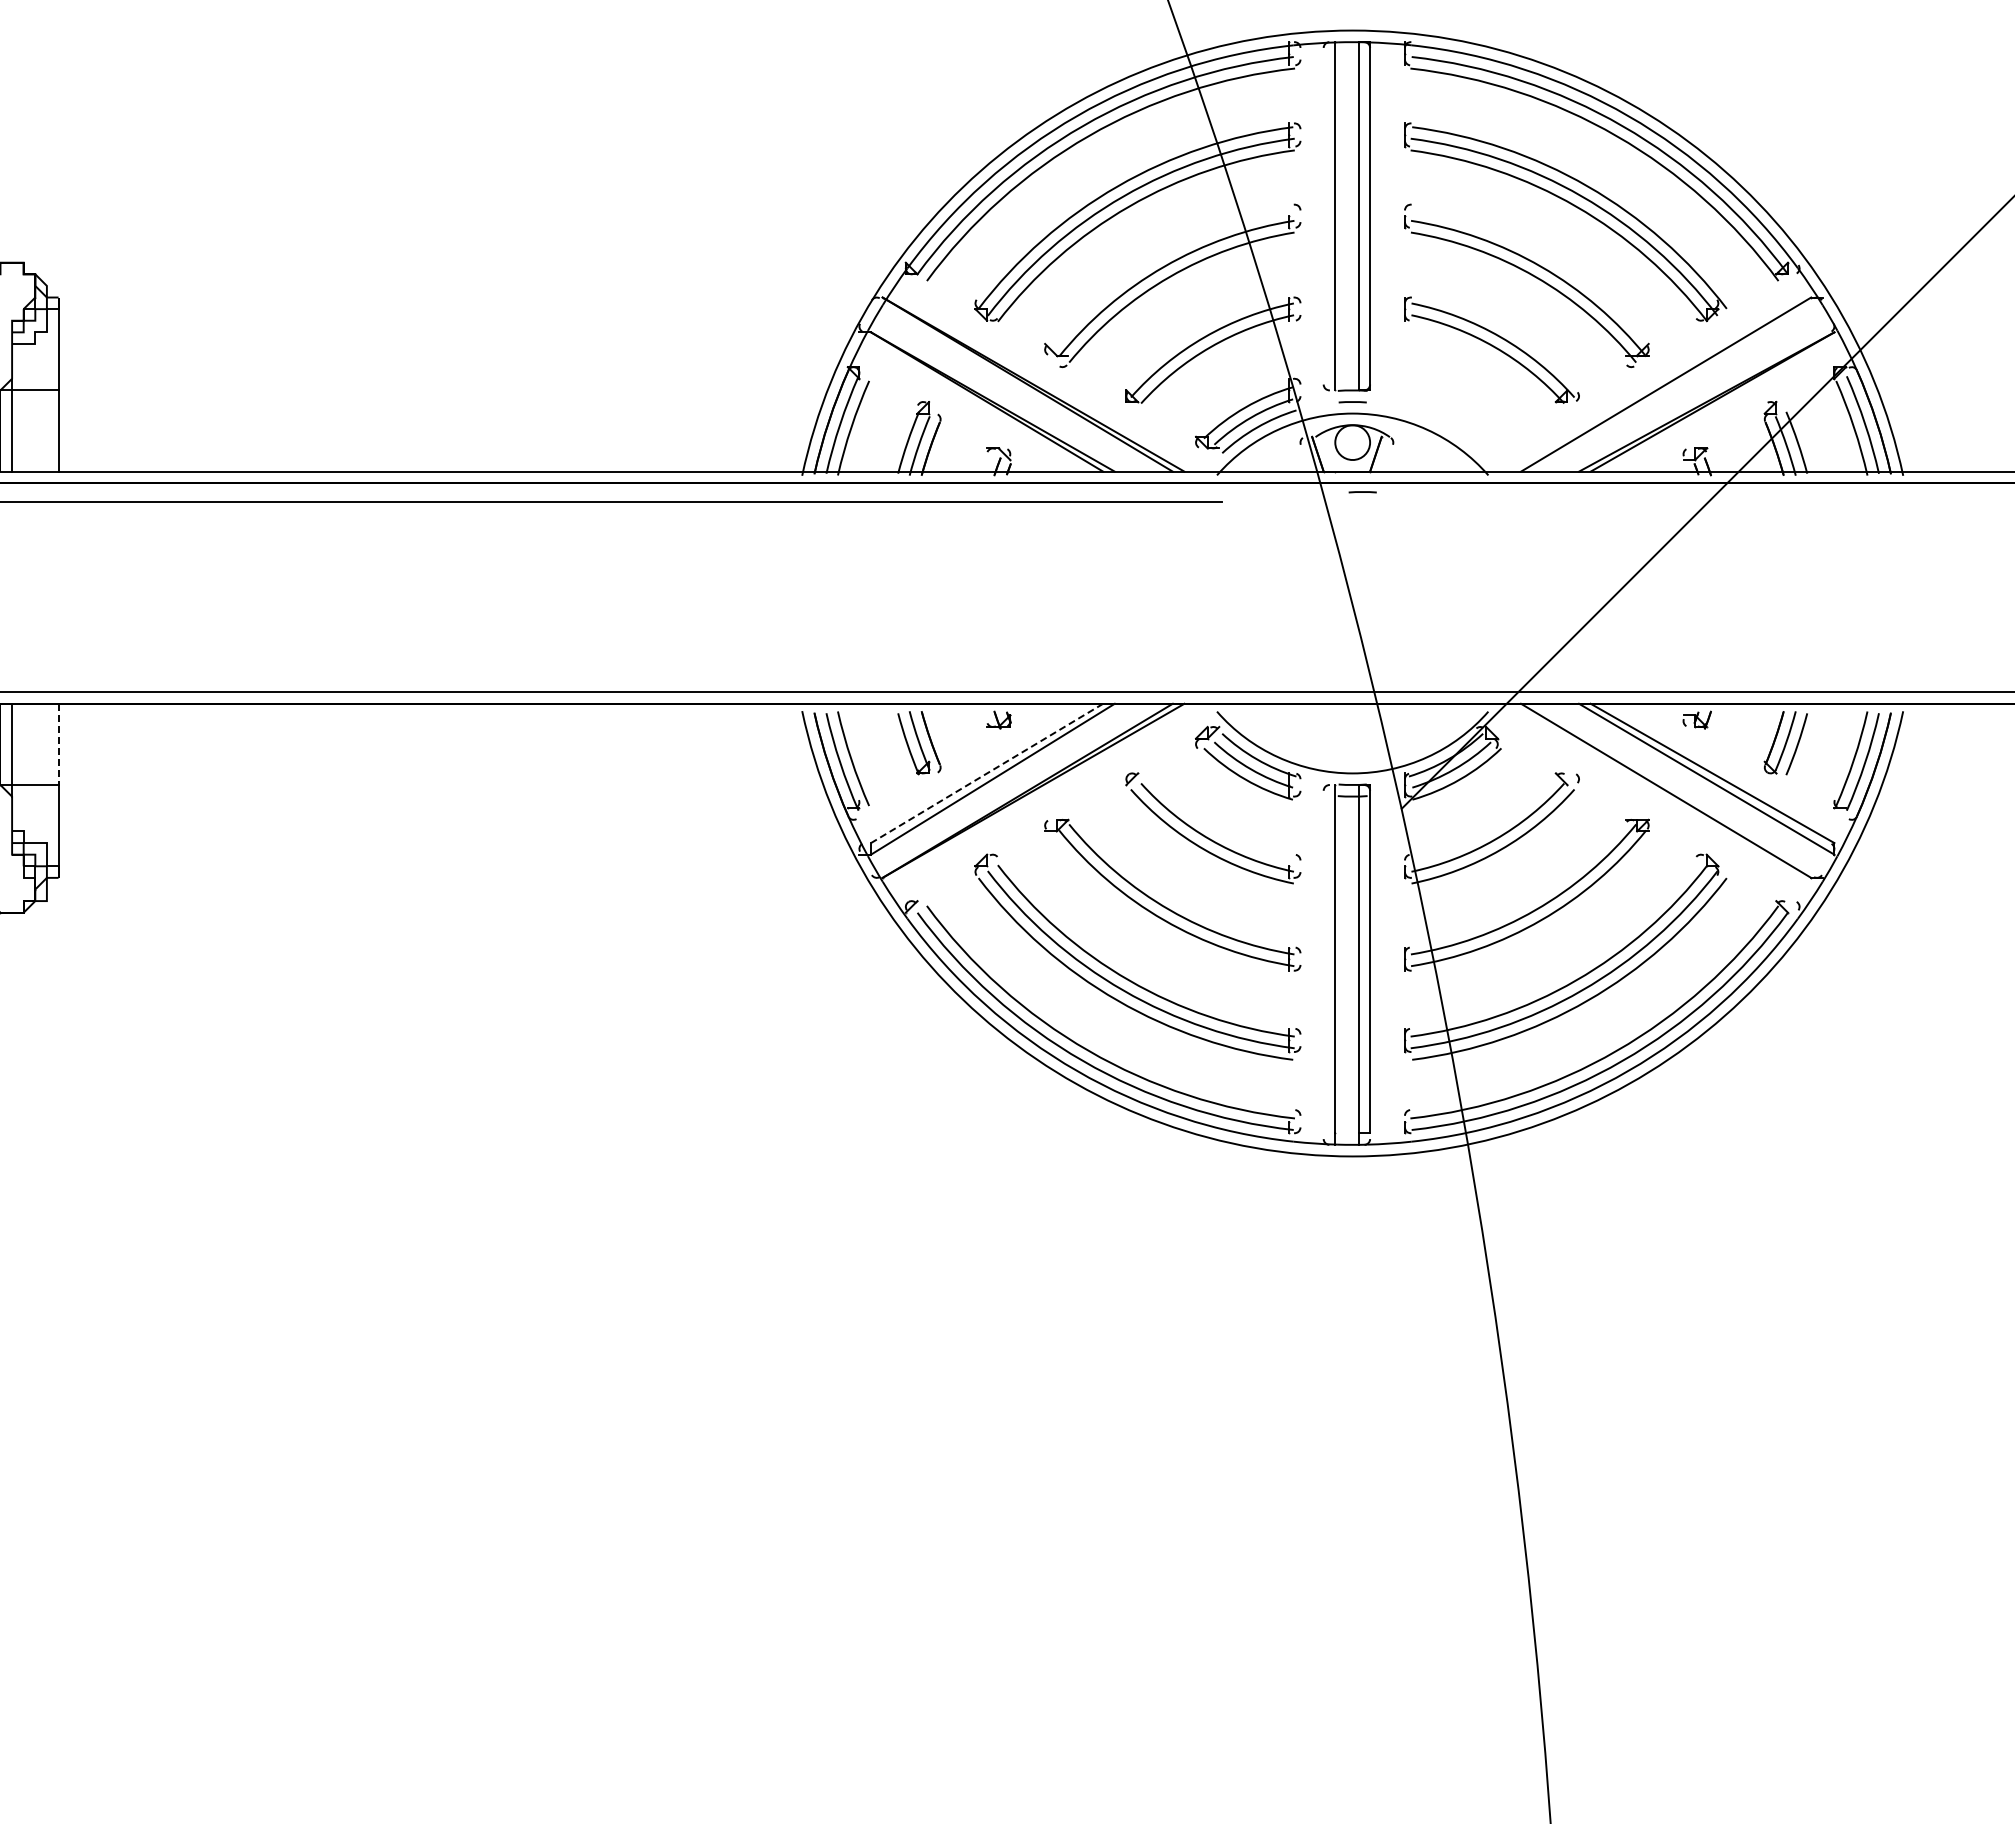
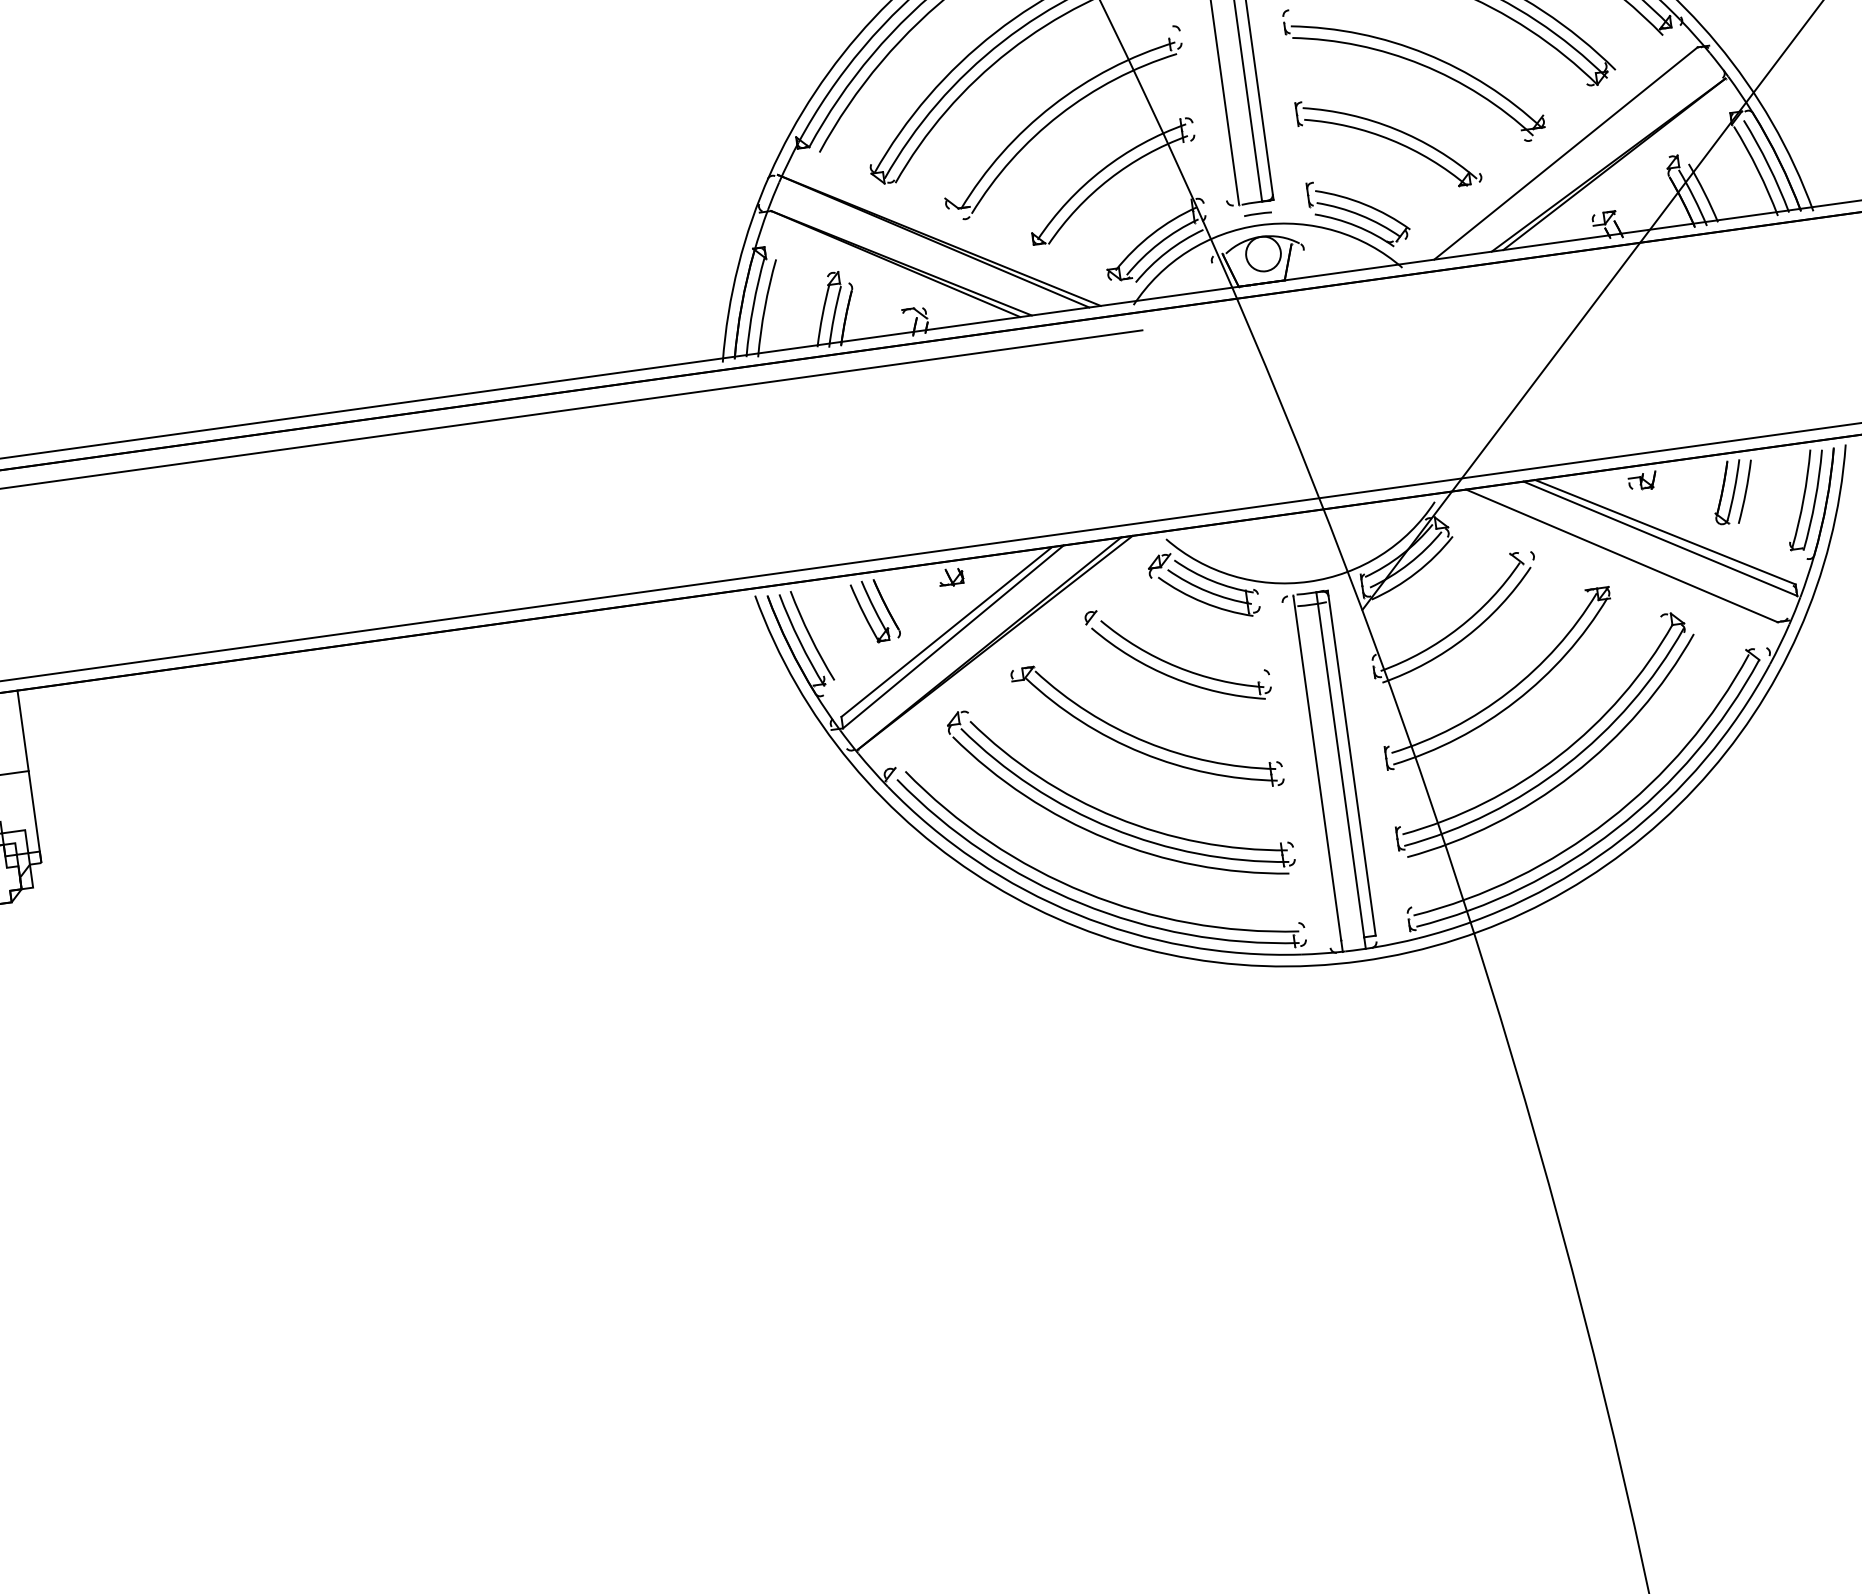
part: (1452, 415) -> (1358, 213), added
line: (1362, 492) -> (1280, 302), removed
line: (58, 744) -> (23, 730), dashed -> solid
line: (986, 773) -> (946, 632), dashed -> solid

